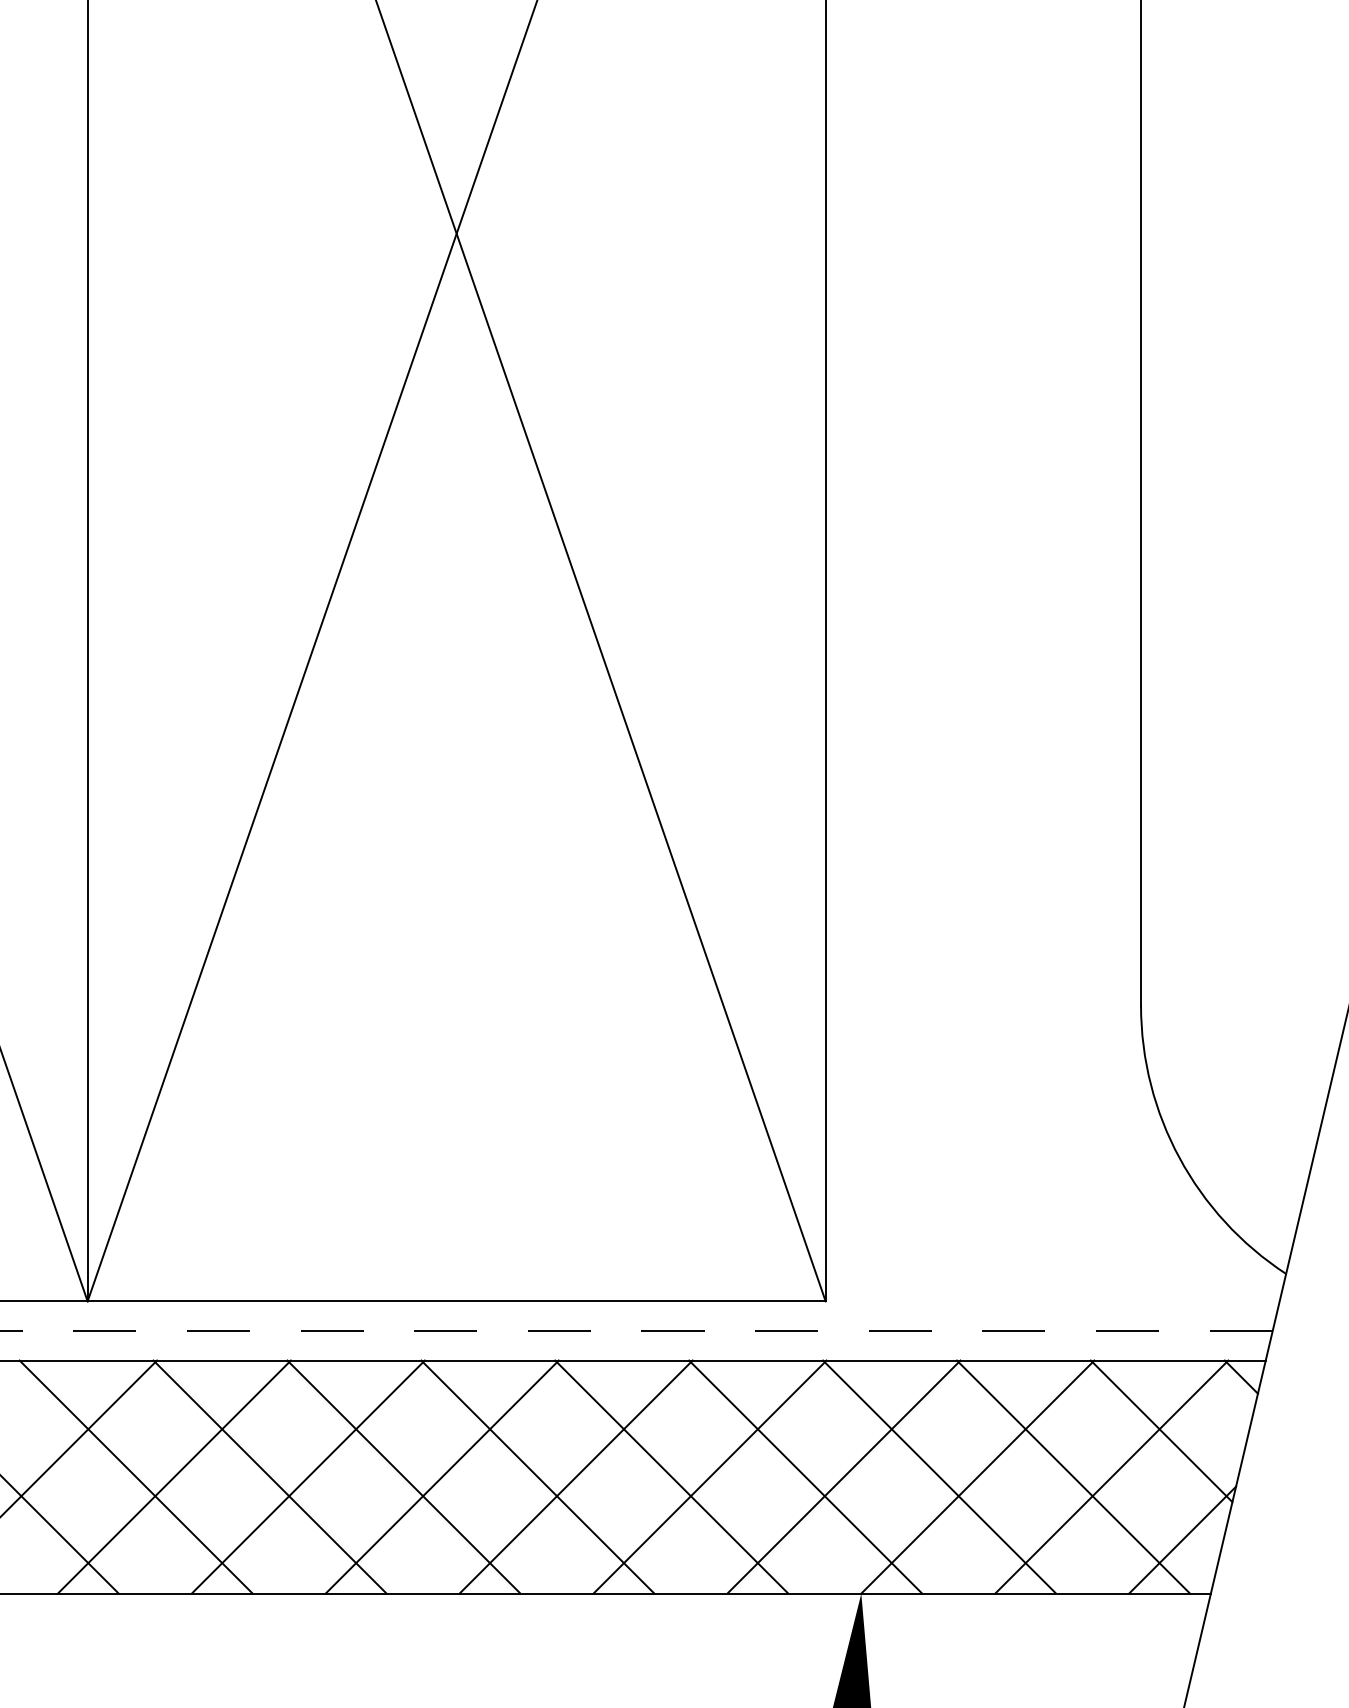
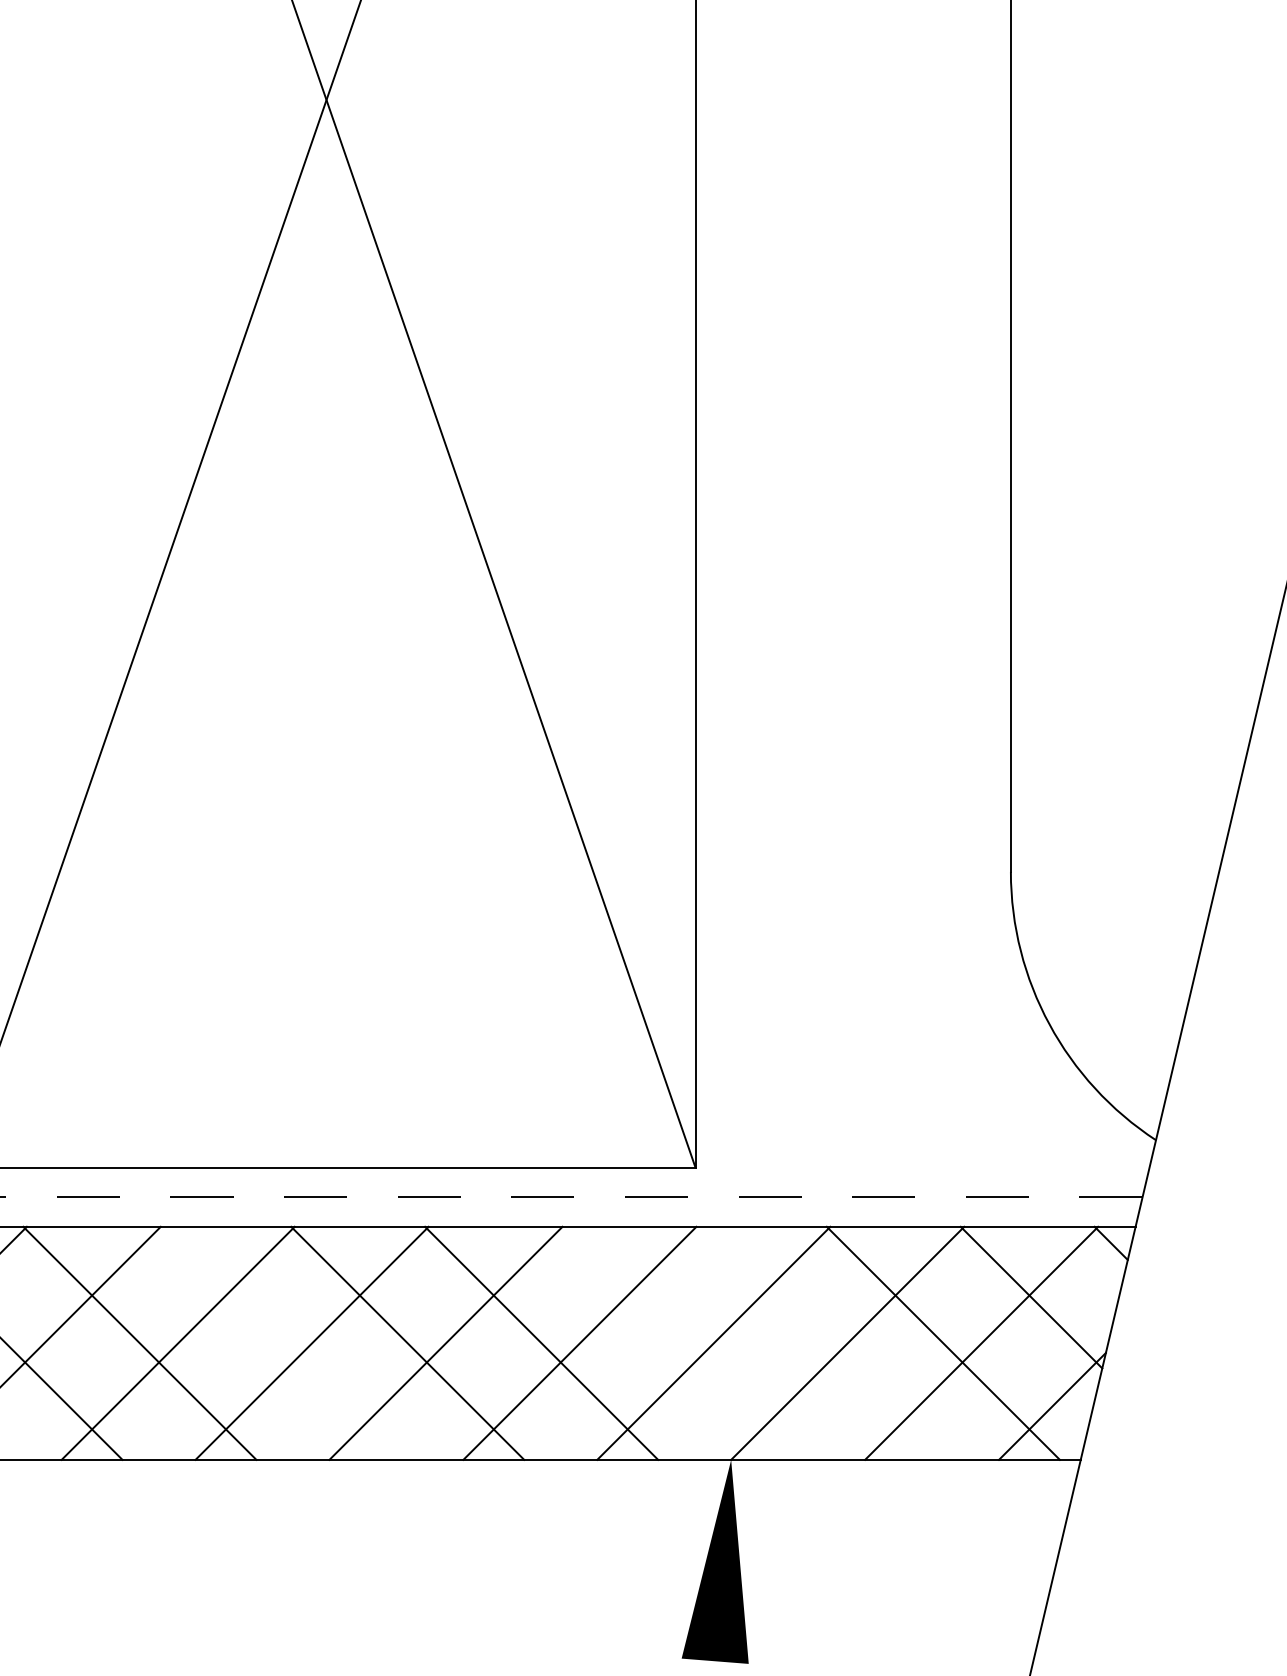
line: (403, 1476) -> (273, 1342), removed
line: (805, 1476) -> (675, 1342), removed
line: (939, 1476) -> (809, 1342), removed

